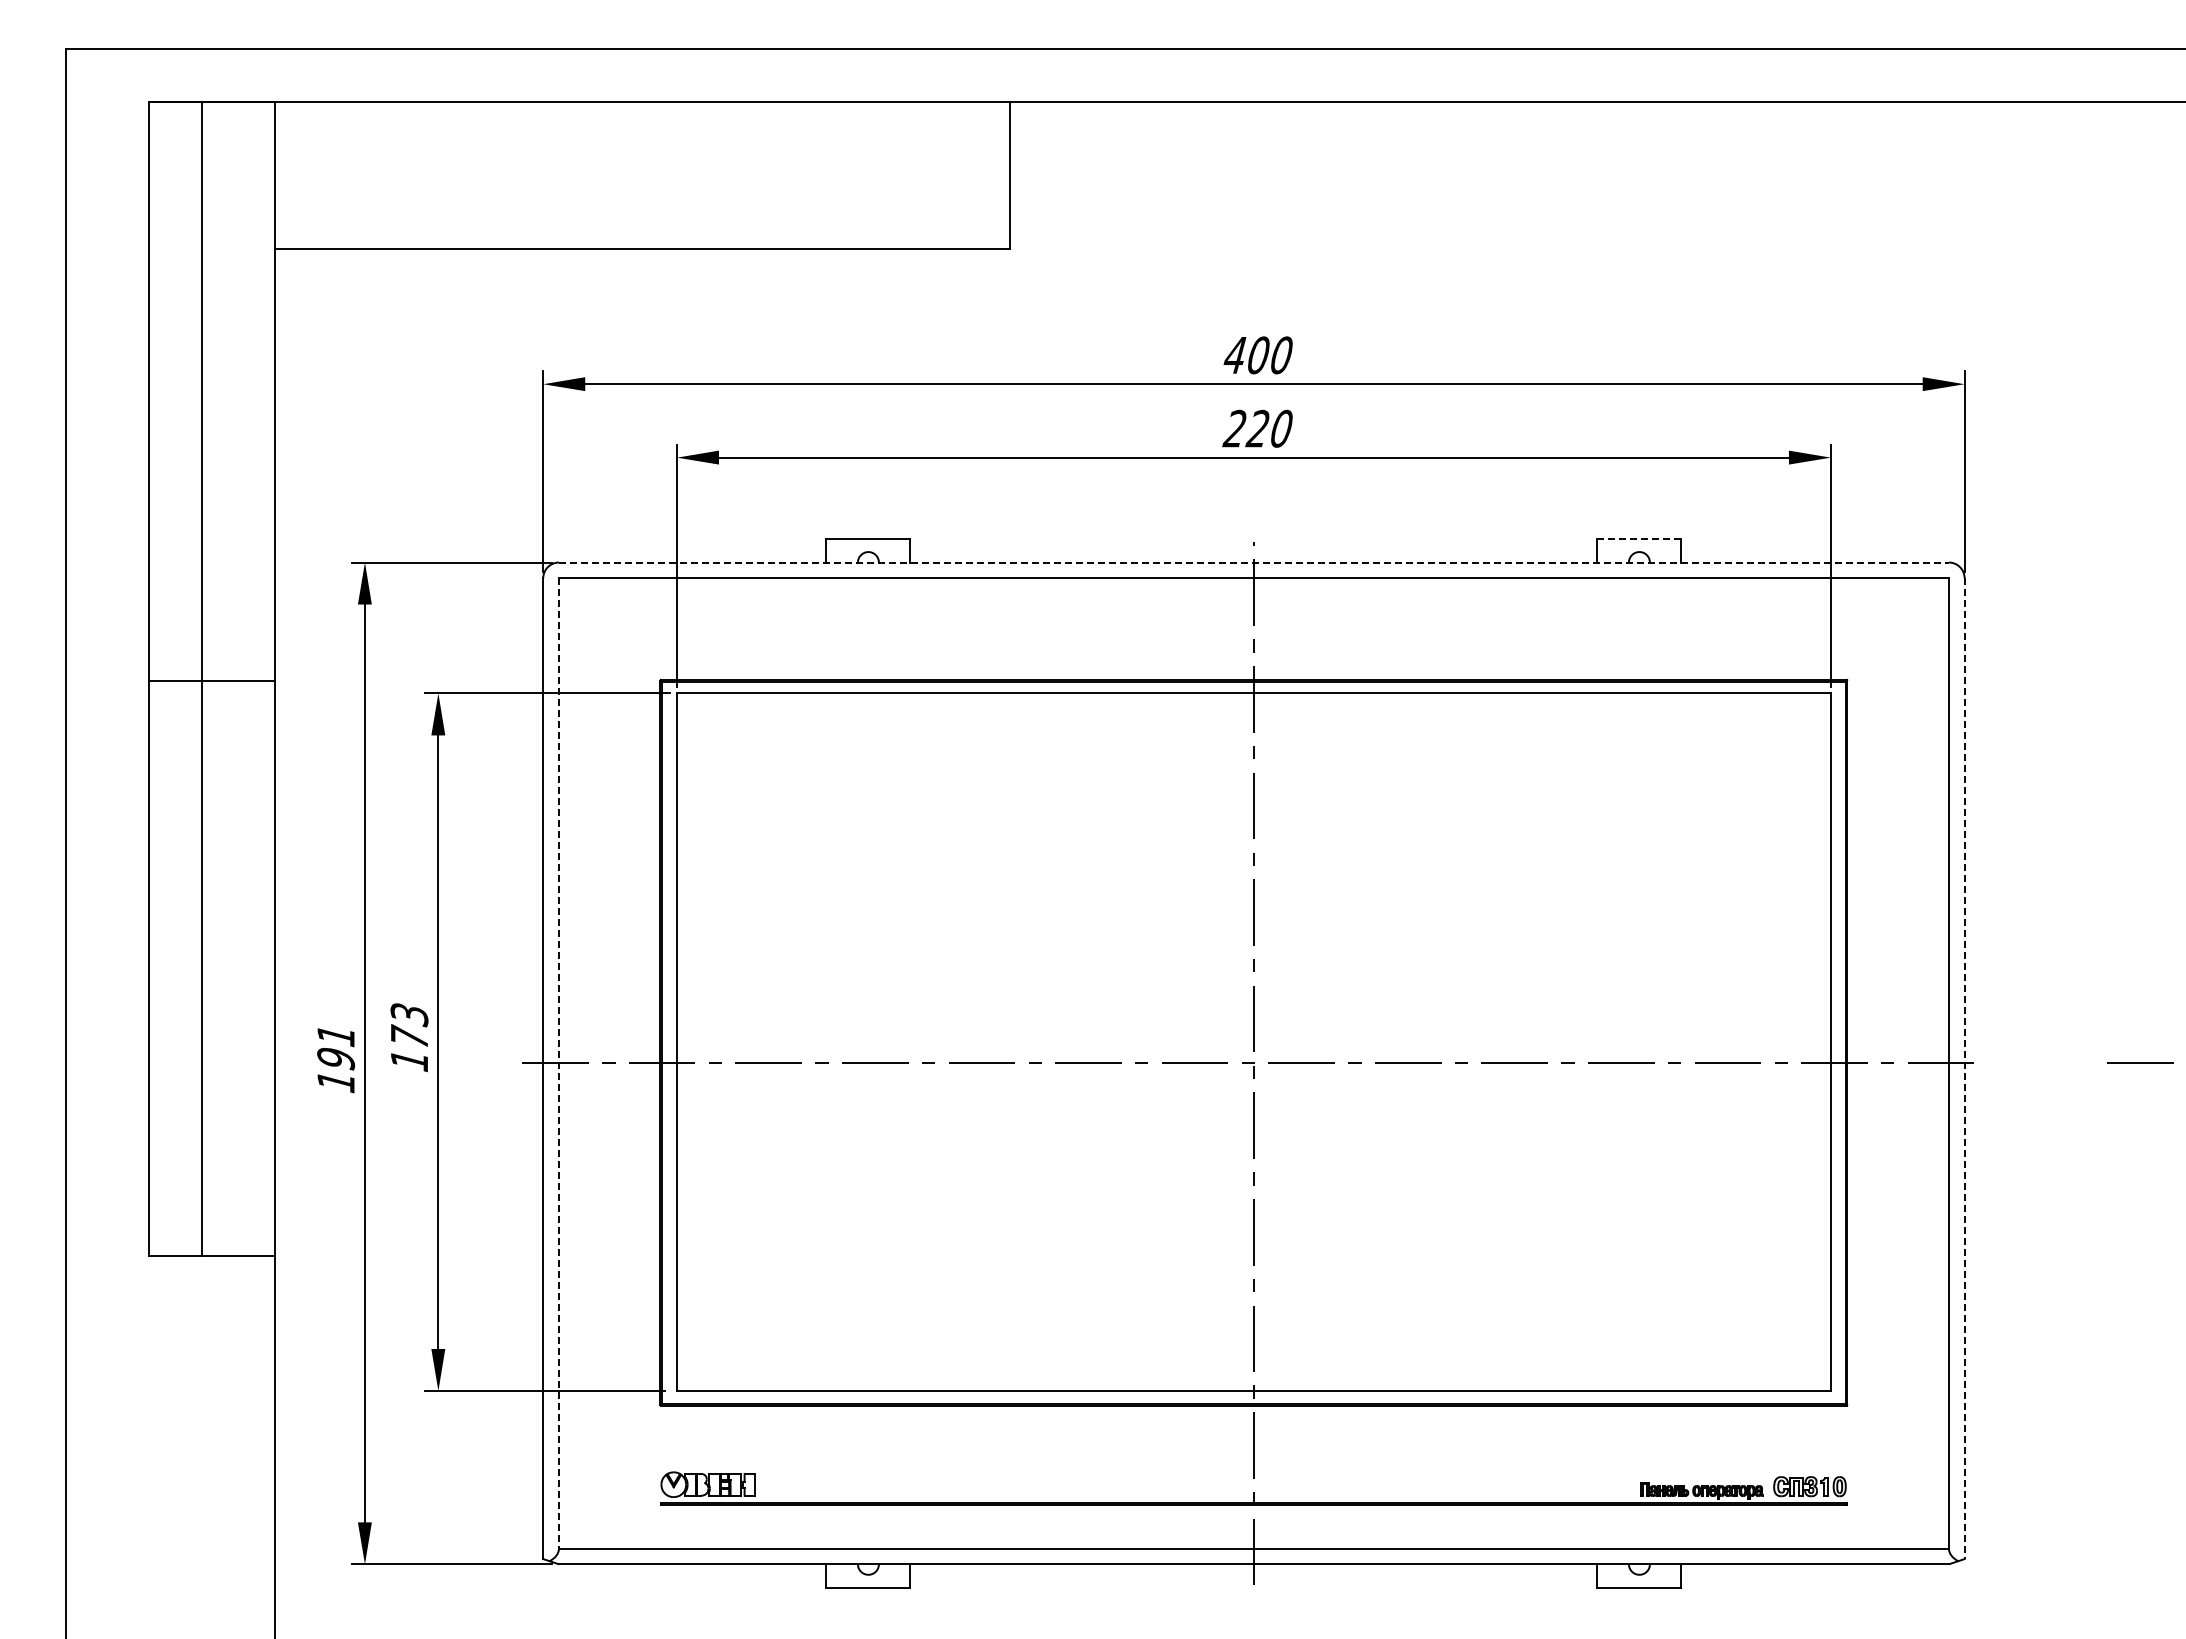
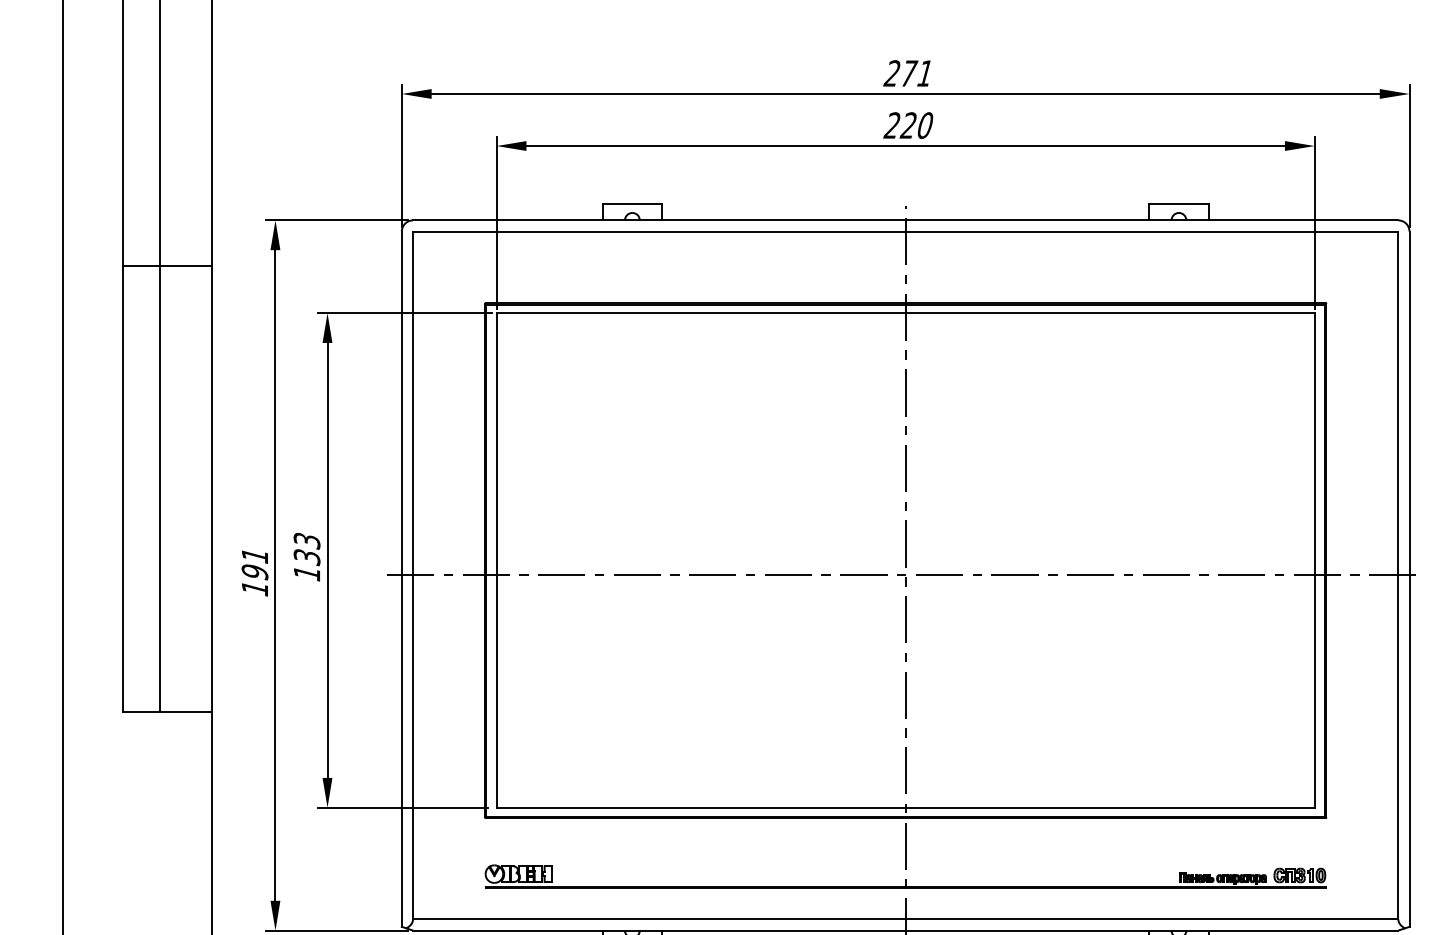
text: (1257, 355) -> (908, 73), 400 -> 271
line: (1639, 538) -> (1179, 203), dashed -> solid
line: (1253, 562) -> (905, 220), dashed -> solid
line: (212, 681) -> (167, 265), moved
text: (409, 1037) -> (307, 557), 173 -> 133
line: (558, 1063) -> (412, 575), dashed -> solid
line: (1964, 1069) -> (1409, 579), dashed -> solid

